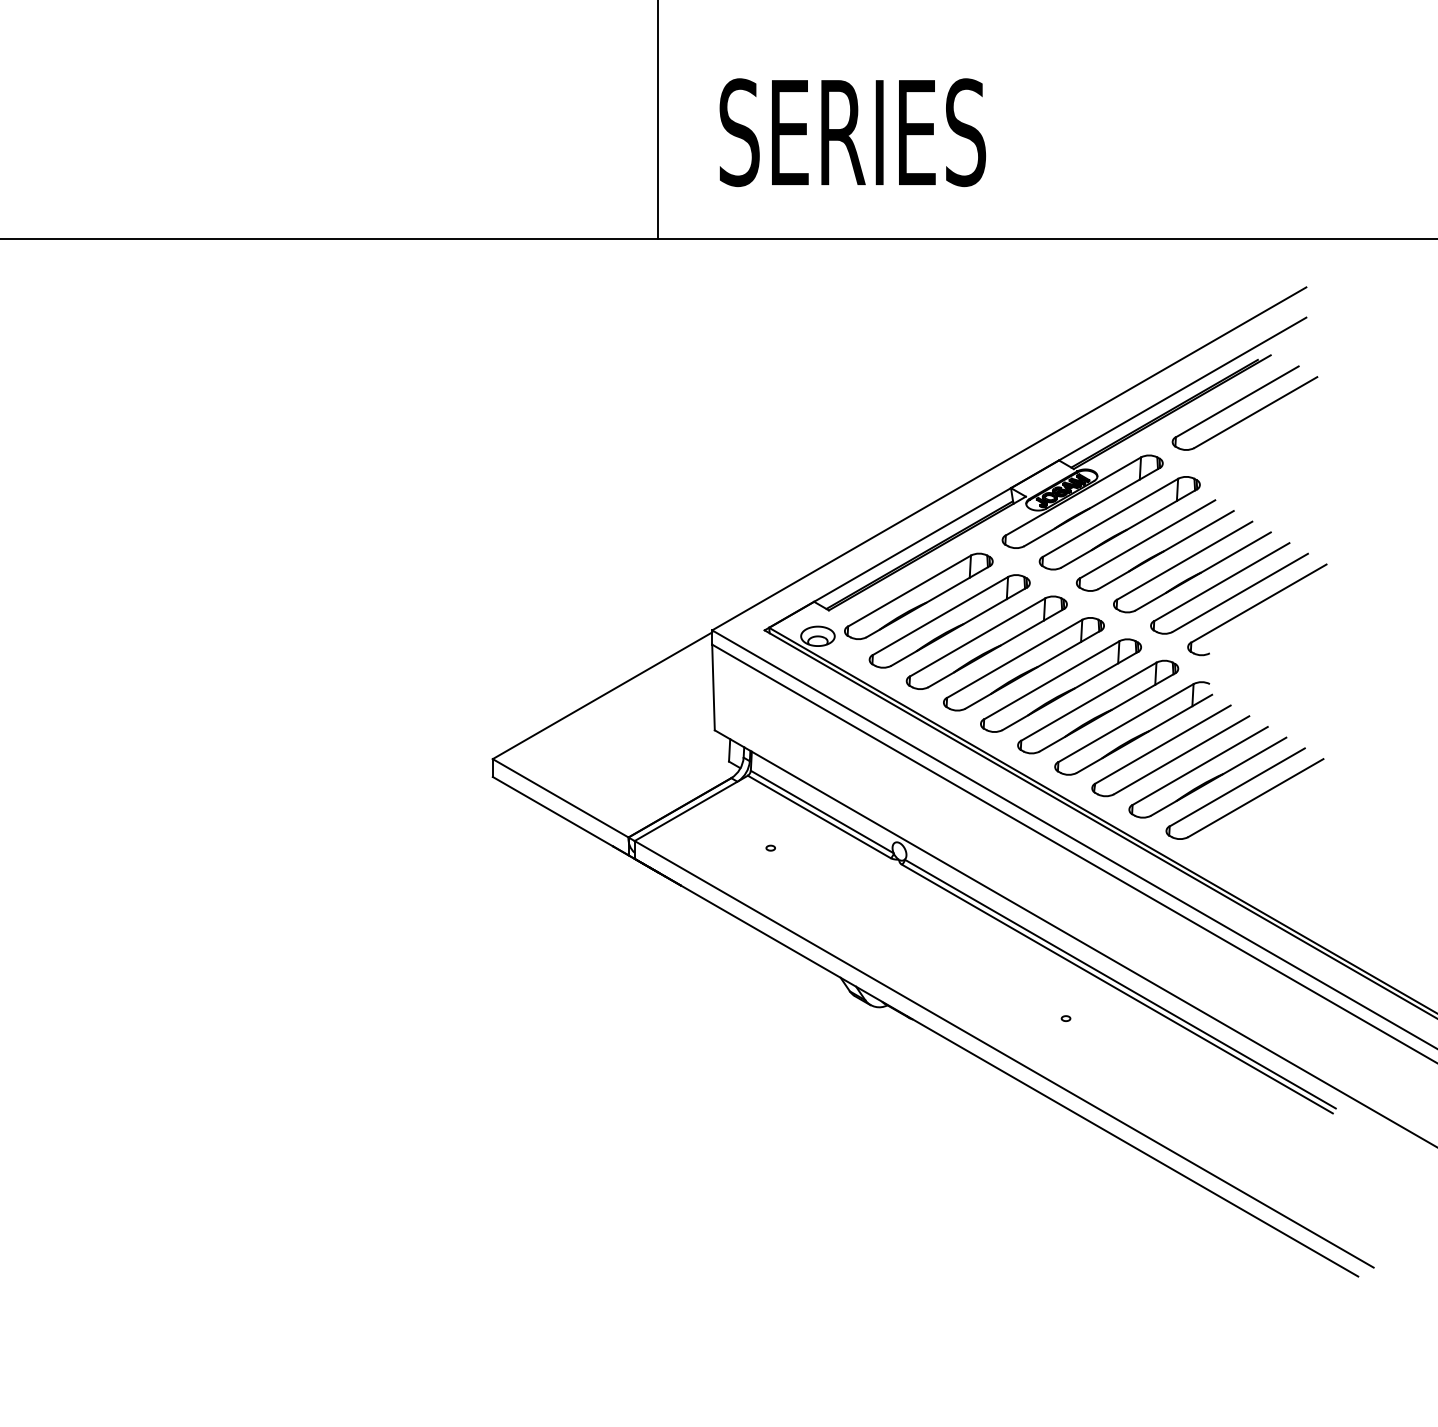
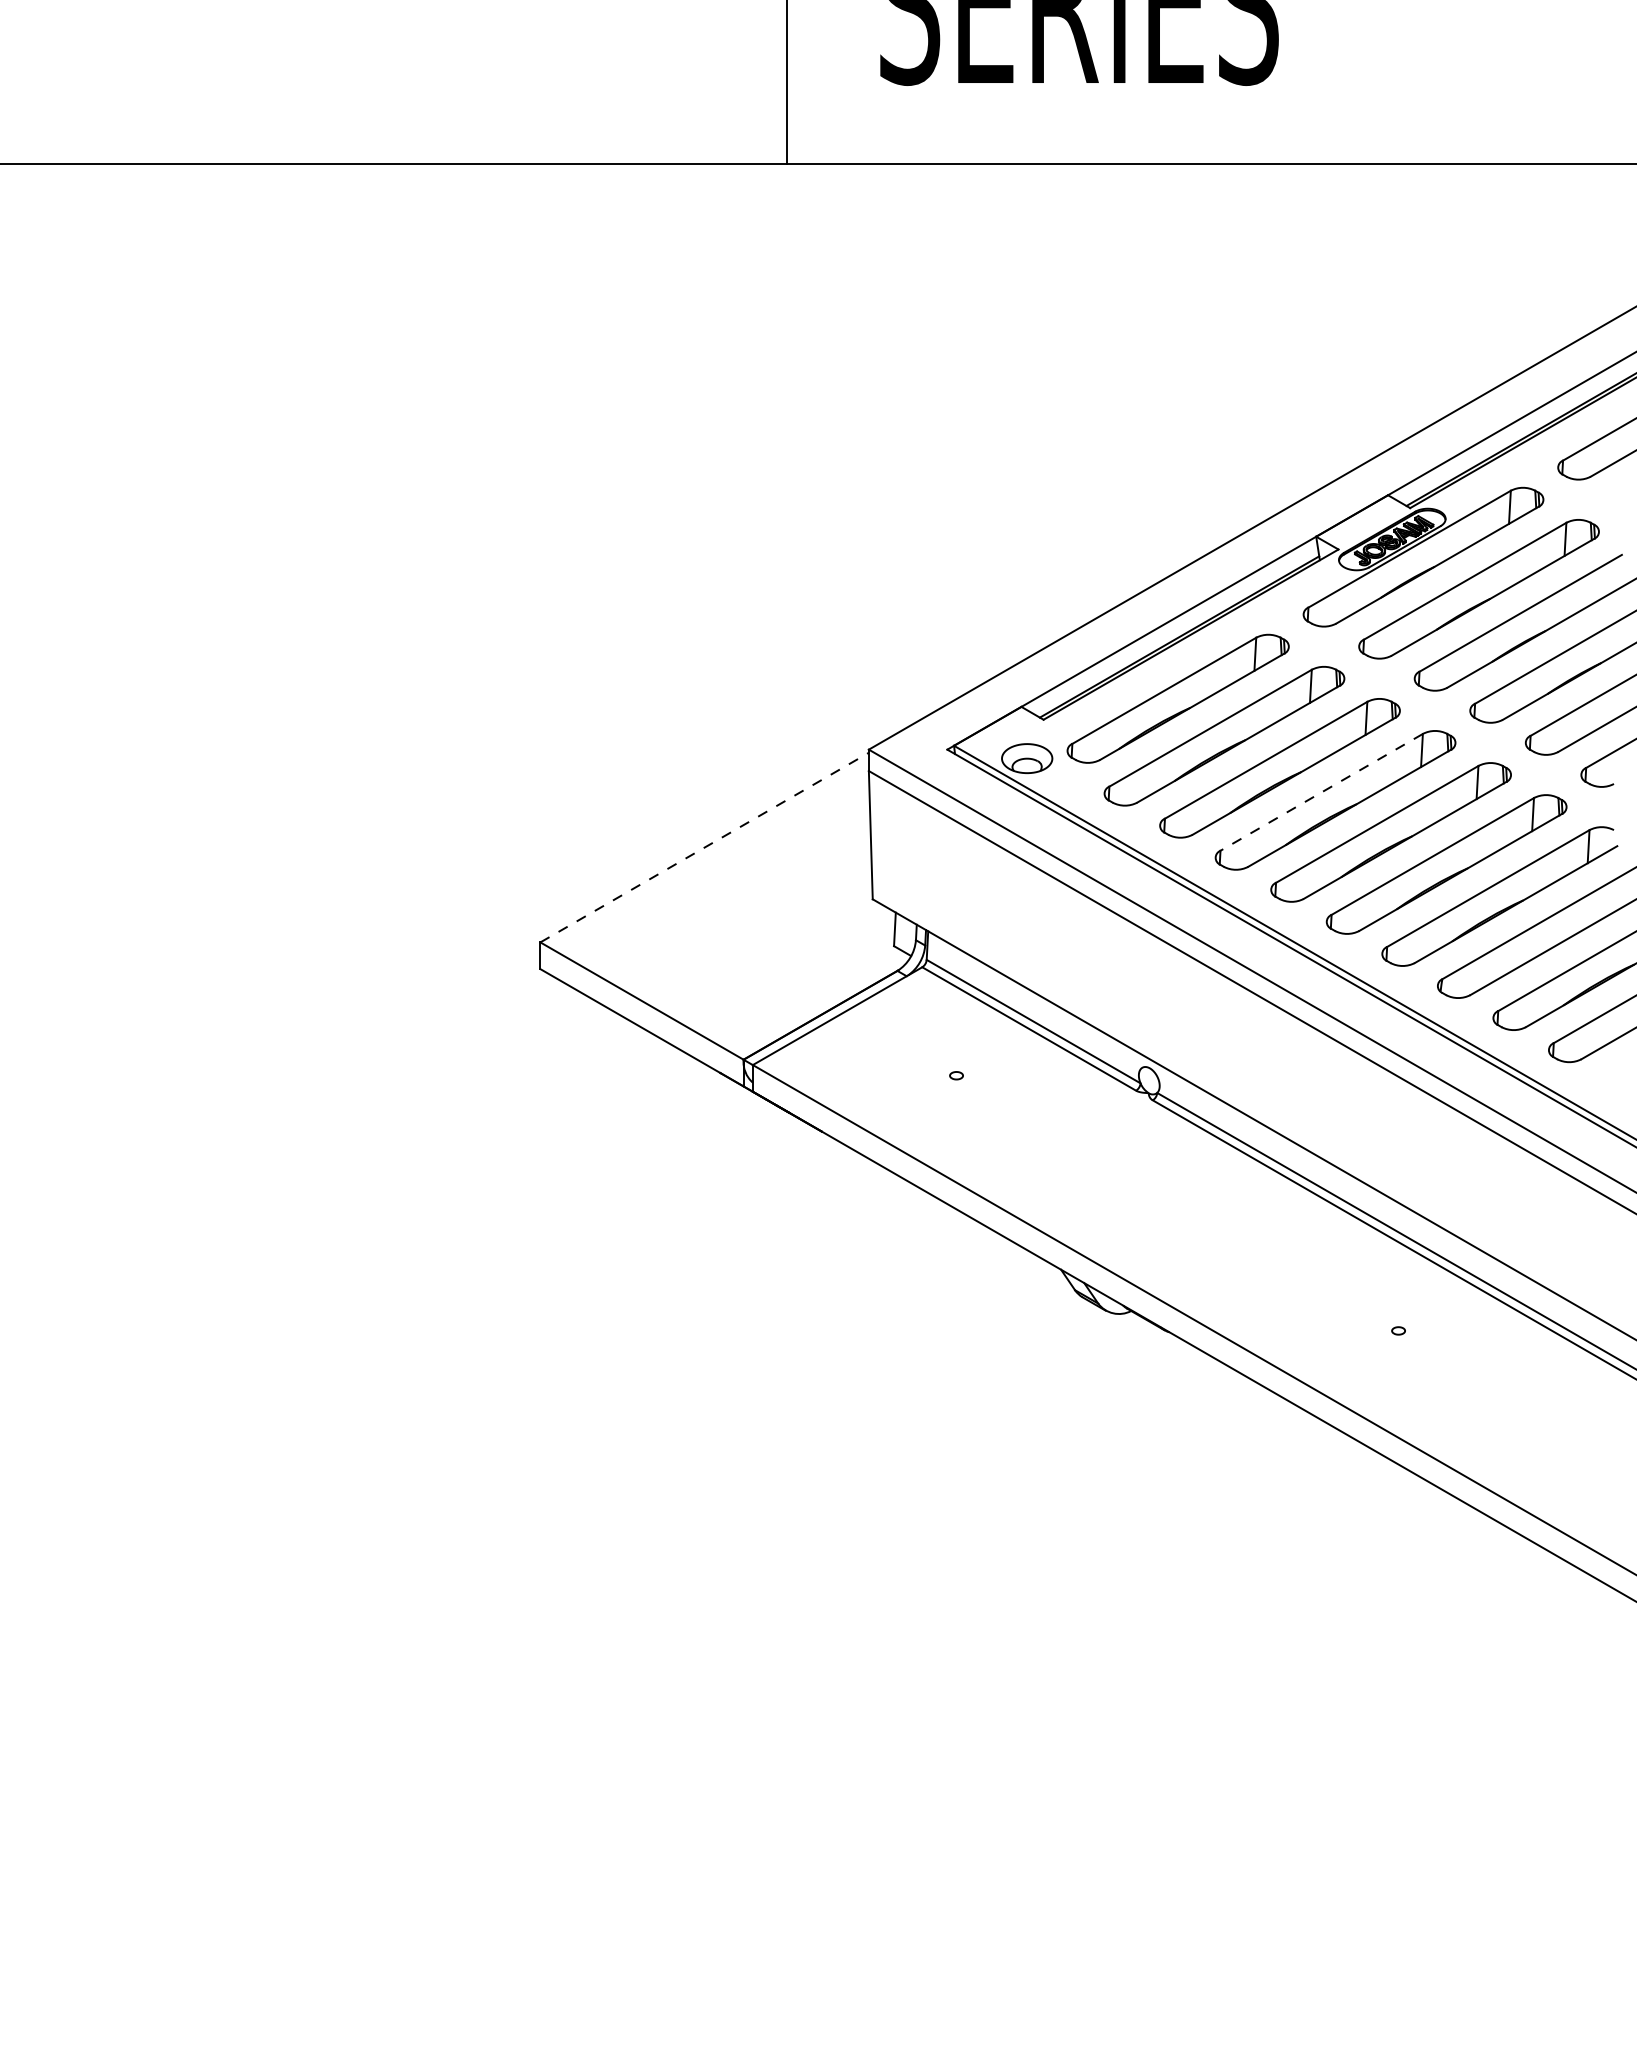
line: (1014, 659) -> (1321, 793), solid -> dashed
line: (602, 695) -> (704, 847), solid -> dashed

